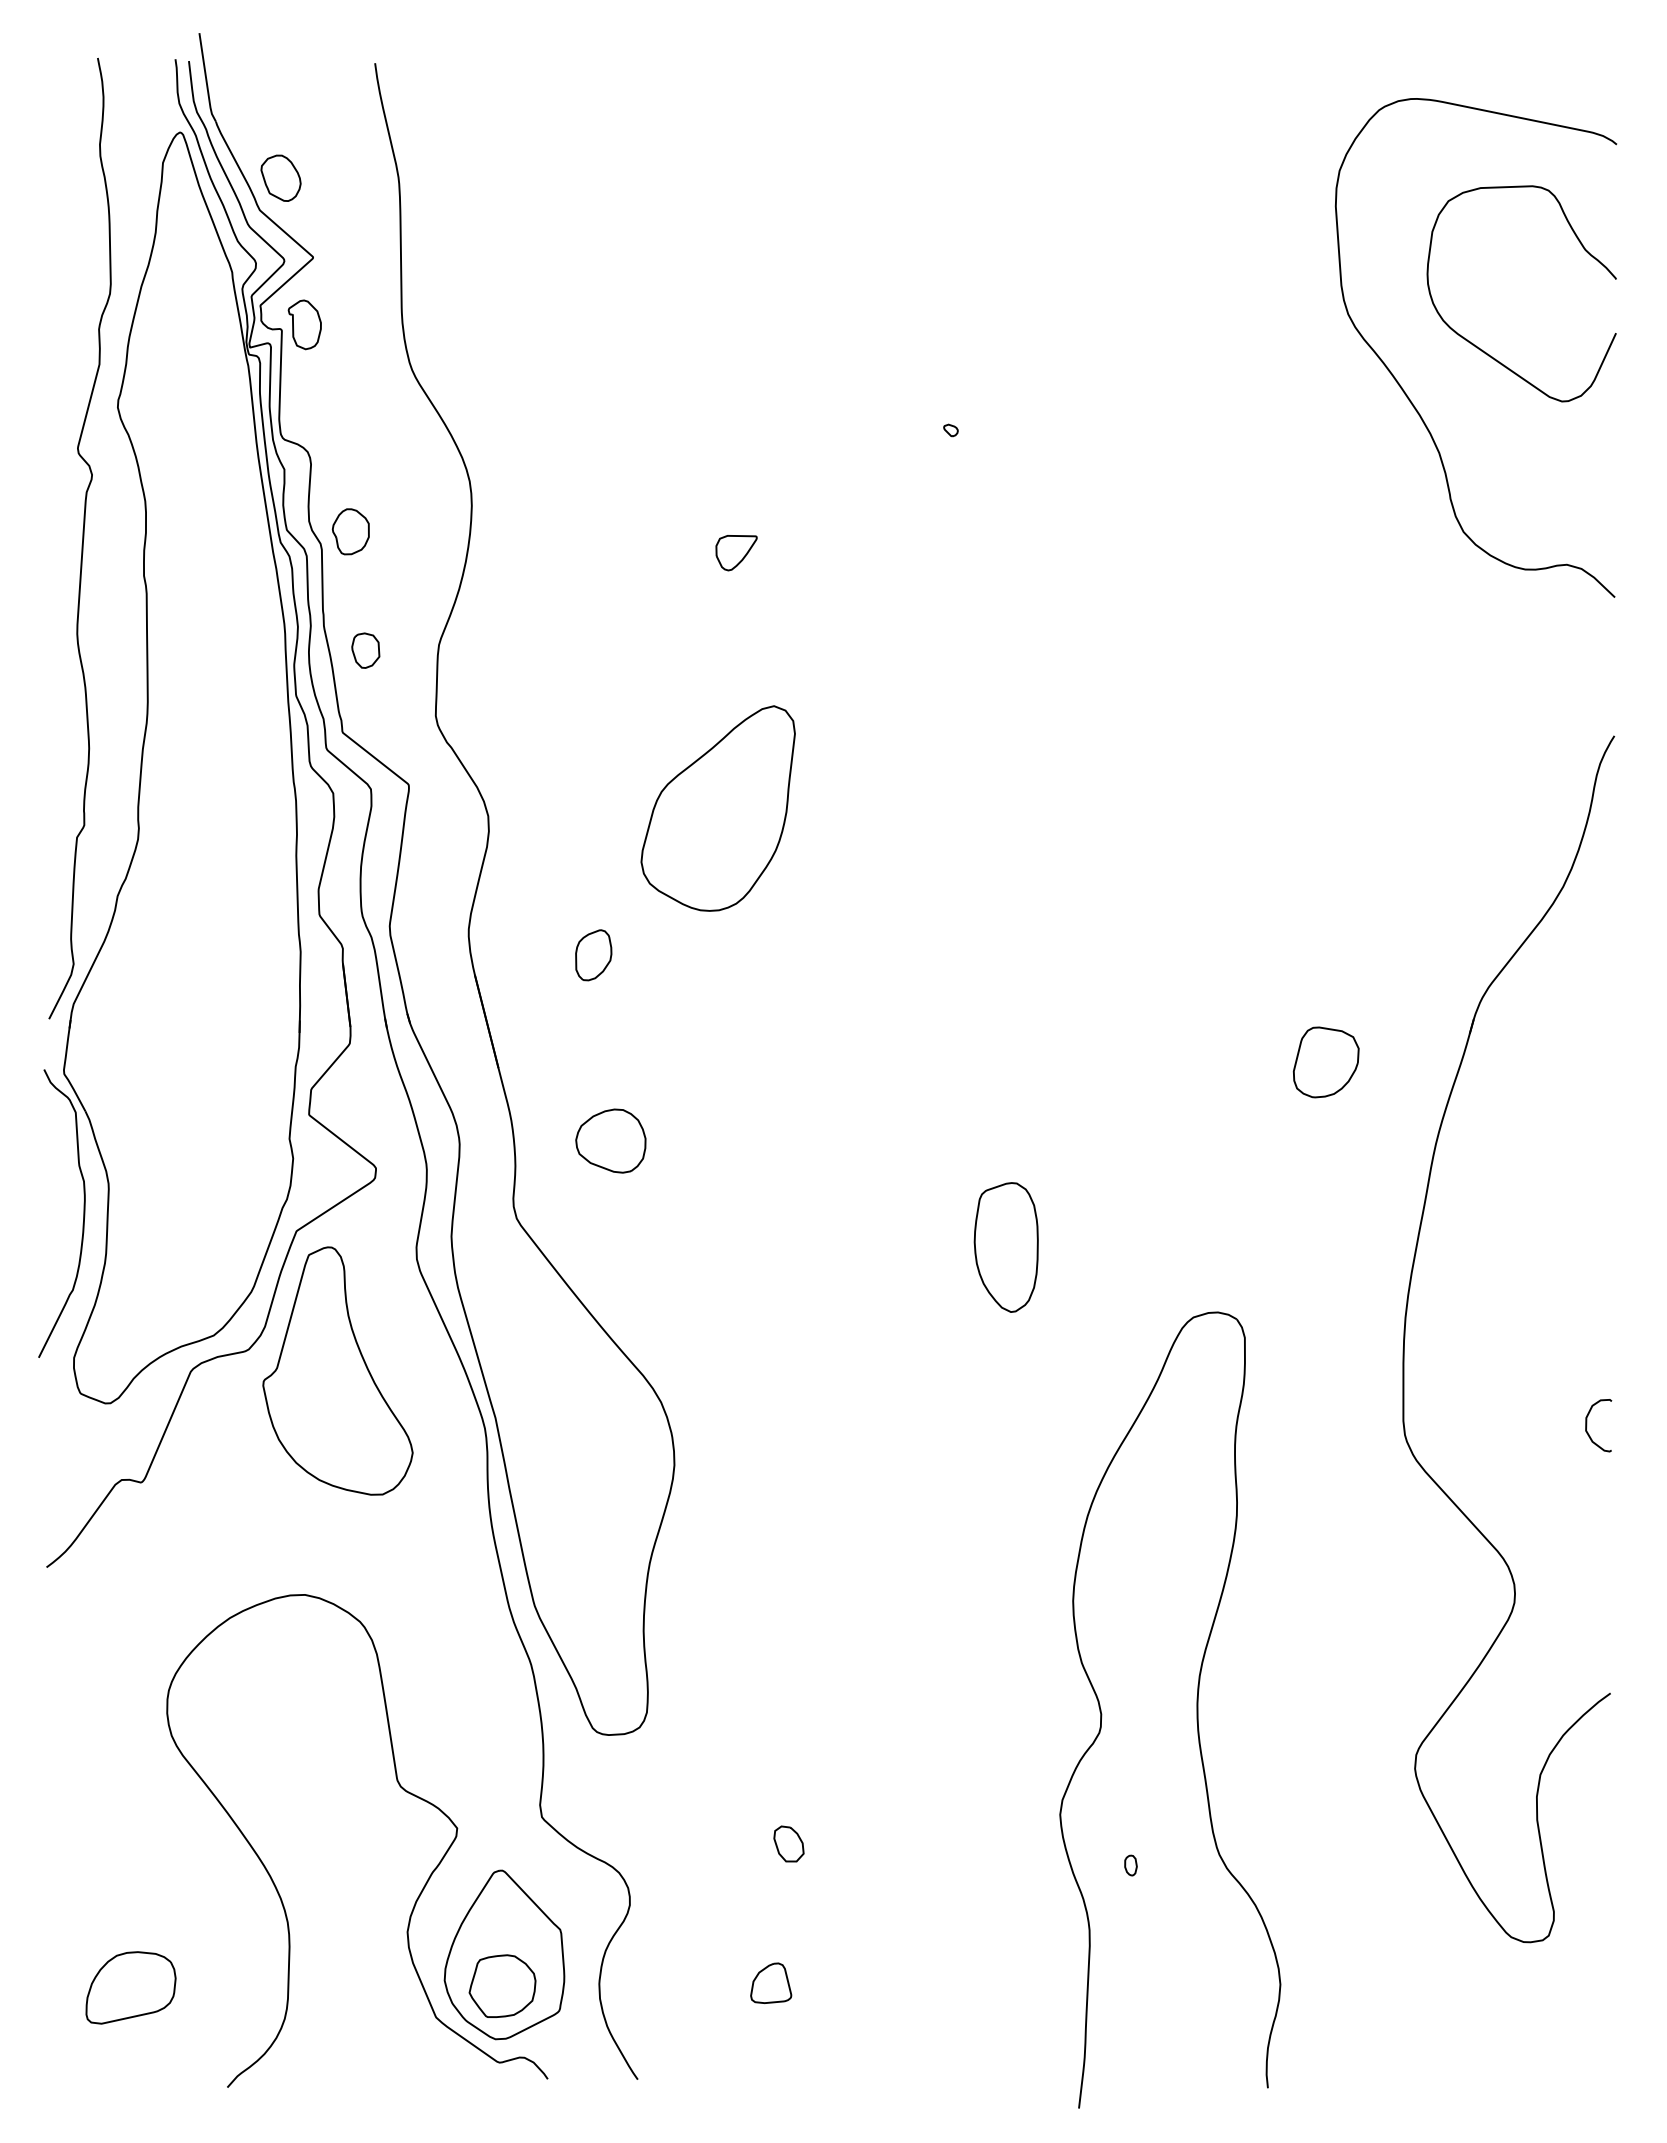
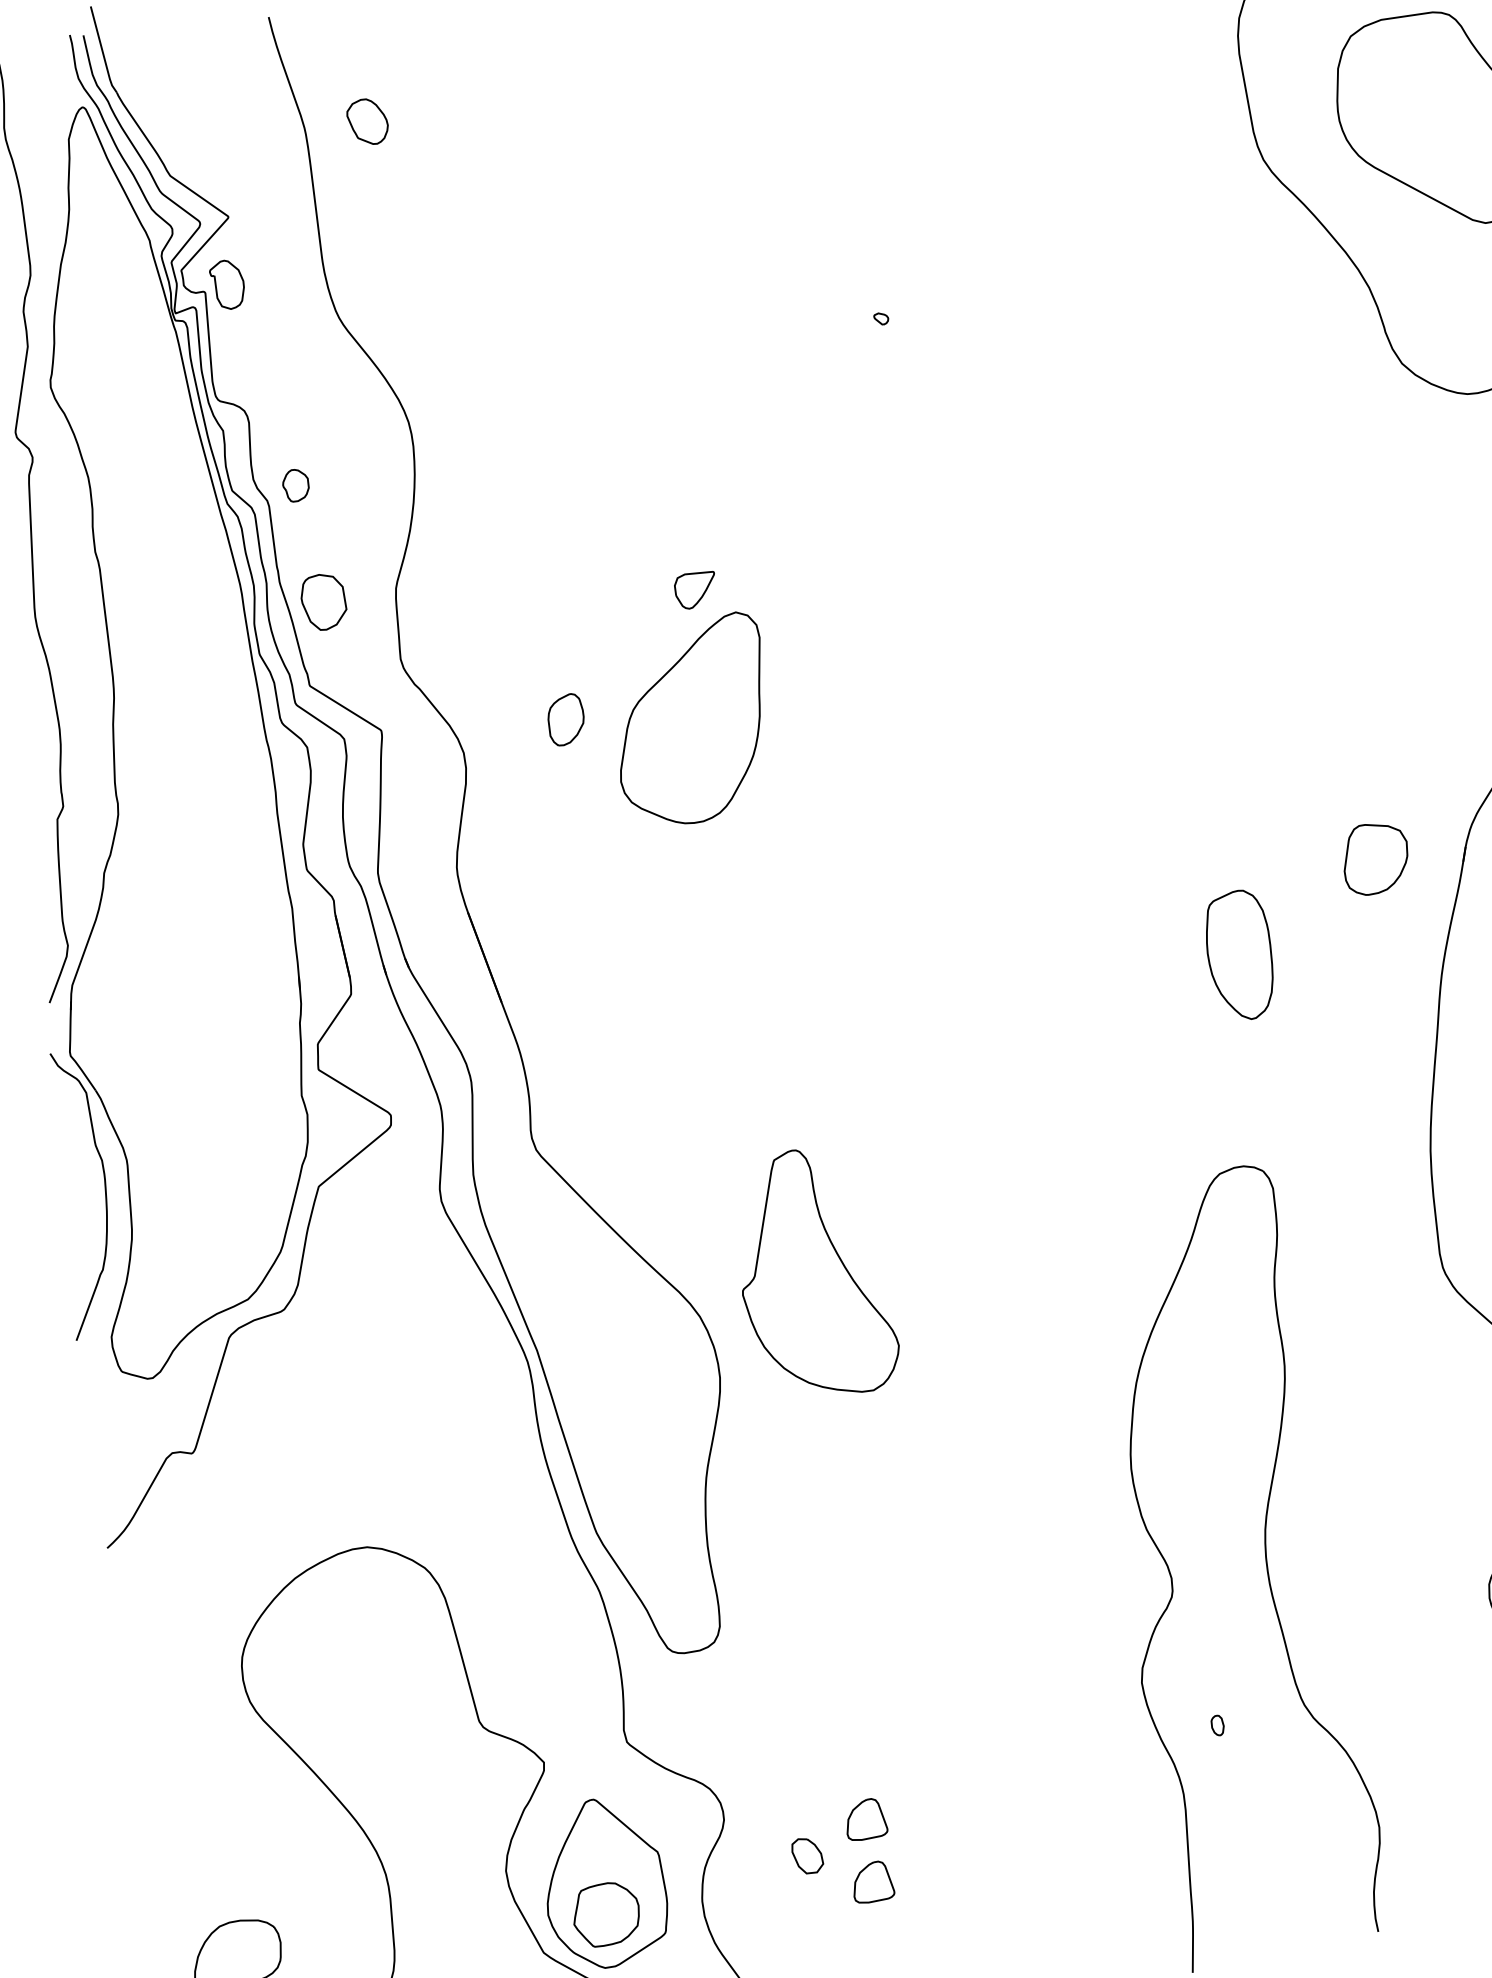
part: (280, 177) -> (367, 121), moved
part: (350, 531) -> (295, 485), size x0.7
part: (736, 553) -> (695, 590), moved
part: (365, 650) -> (323, 601), size x1.6
part: (593, 955) -> (566, 719), moved
part: (1325, 1062) -> (1375, 859), moved
part: (610, 1140) -> (620, 1062), removed
part: (1005, 1247) -> (1238, 955), moved
part: (337, 1370) -> (815, 1271), moved
part: (788, 1843) -> (807, 1855), moved
part: (771, 1919) -> (866, 1818), added

